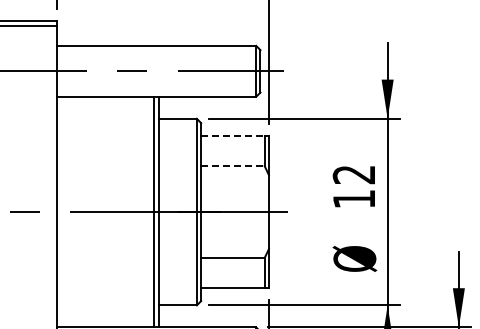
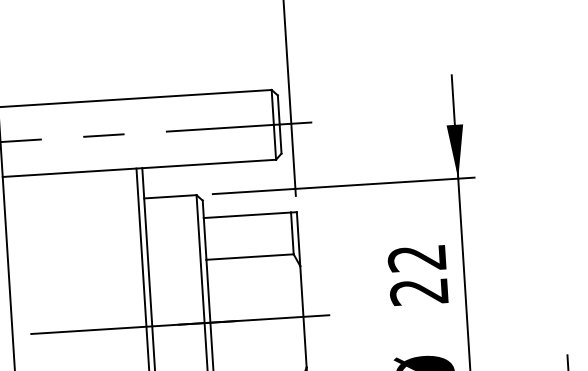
line: (232, 135) -> (246, 214), dashed -> solid
line: (232, 166) -> (249, 257), dashed -> solid
text: (353, 199) -> (418, 292), 12 -> 22

